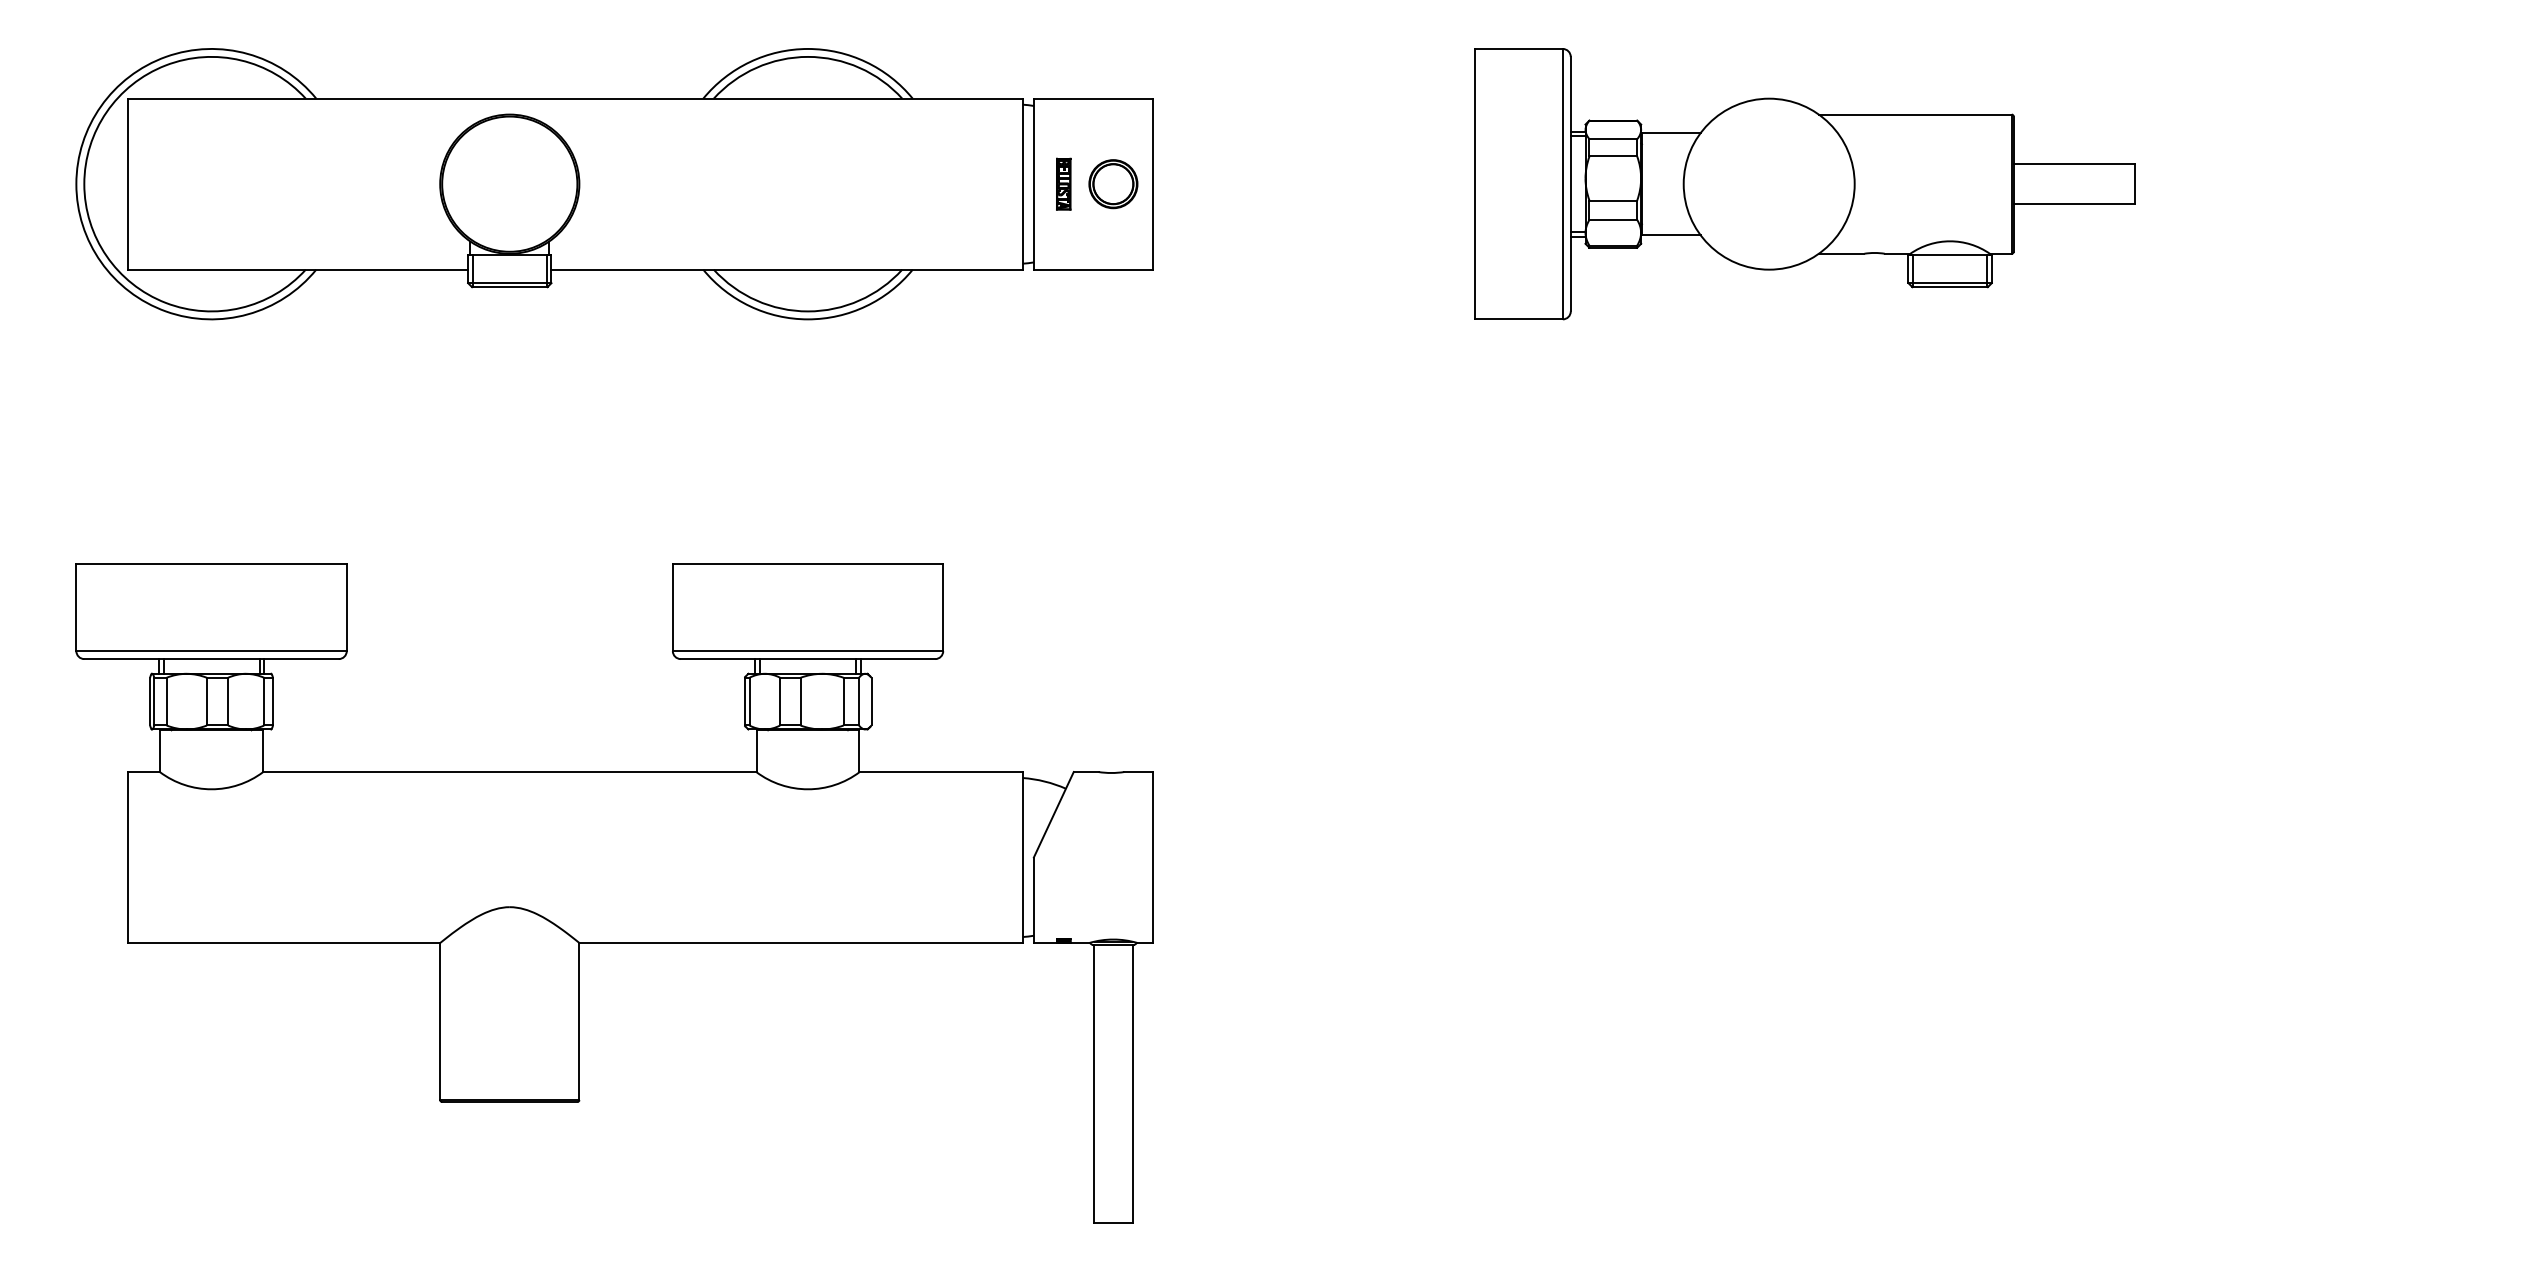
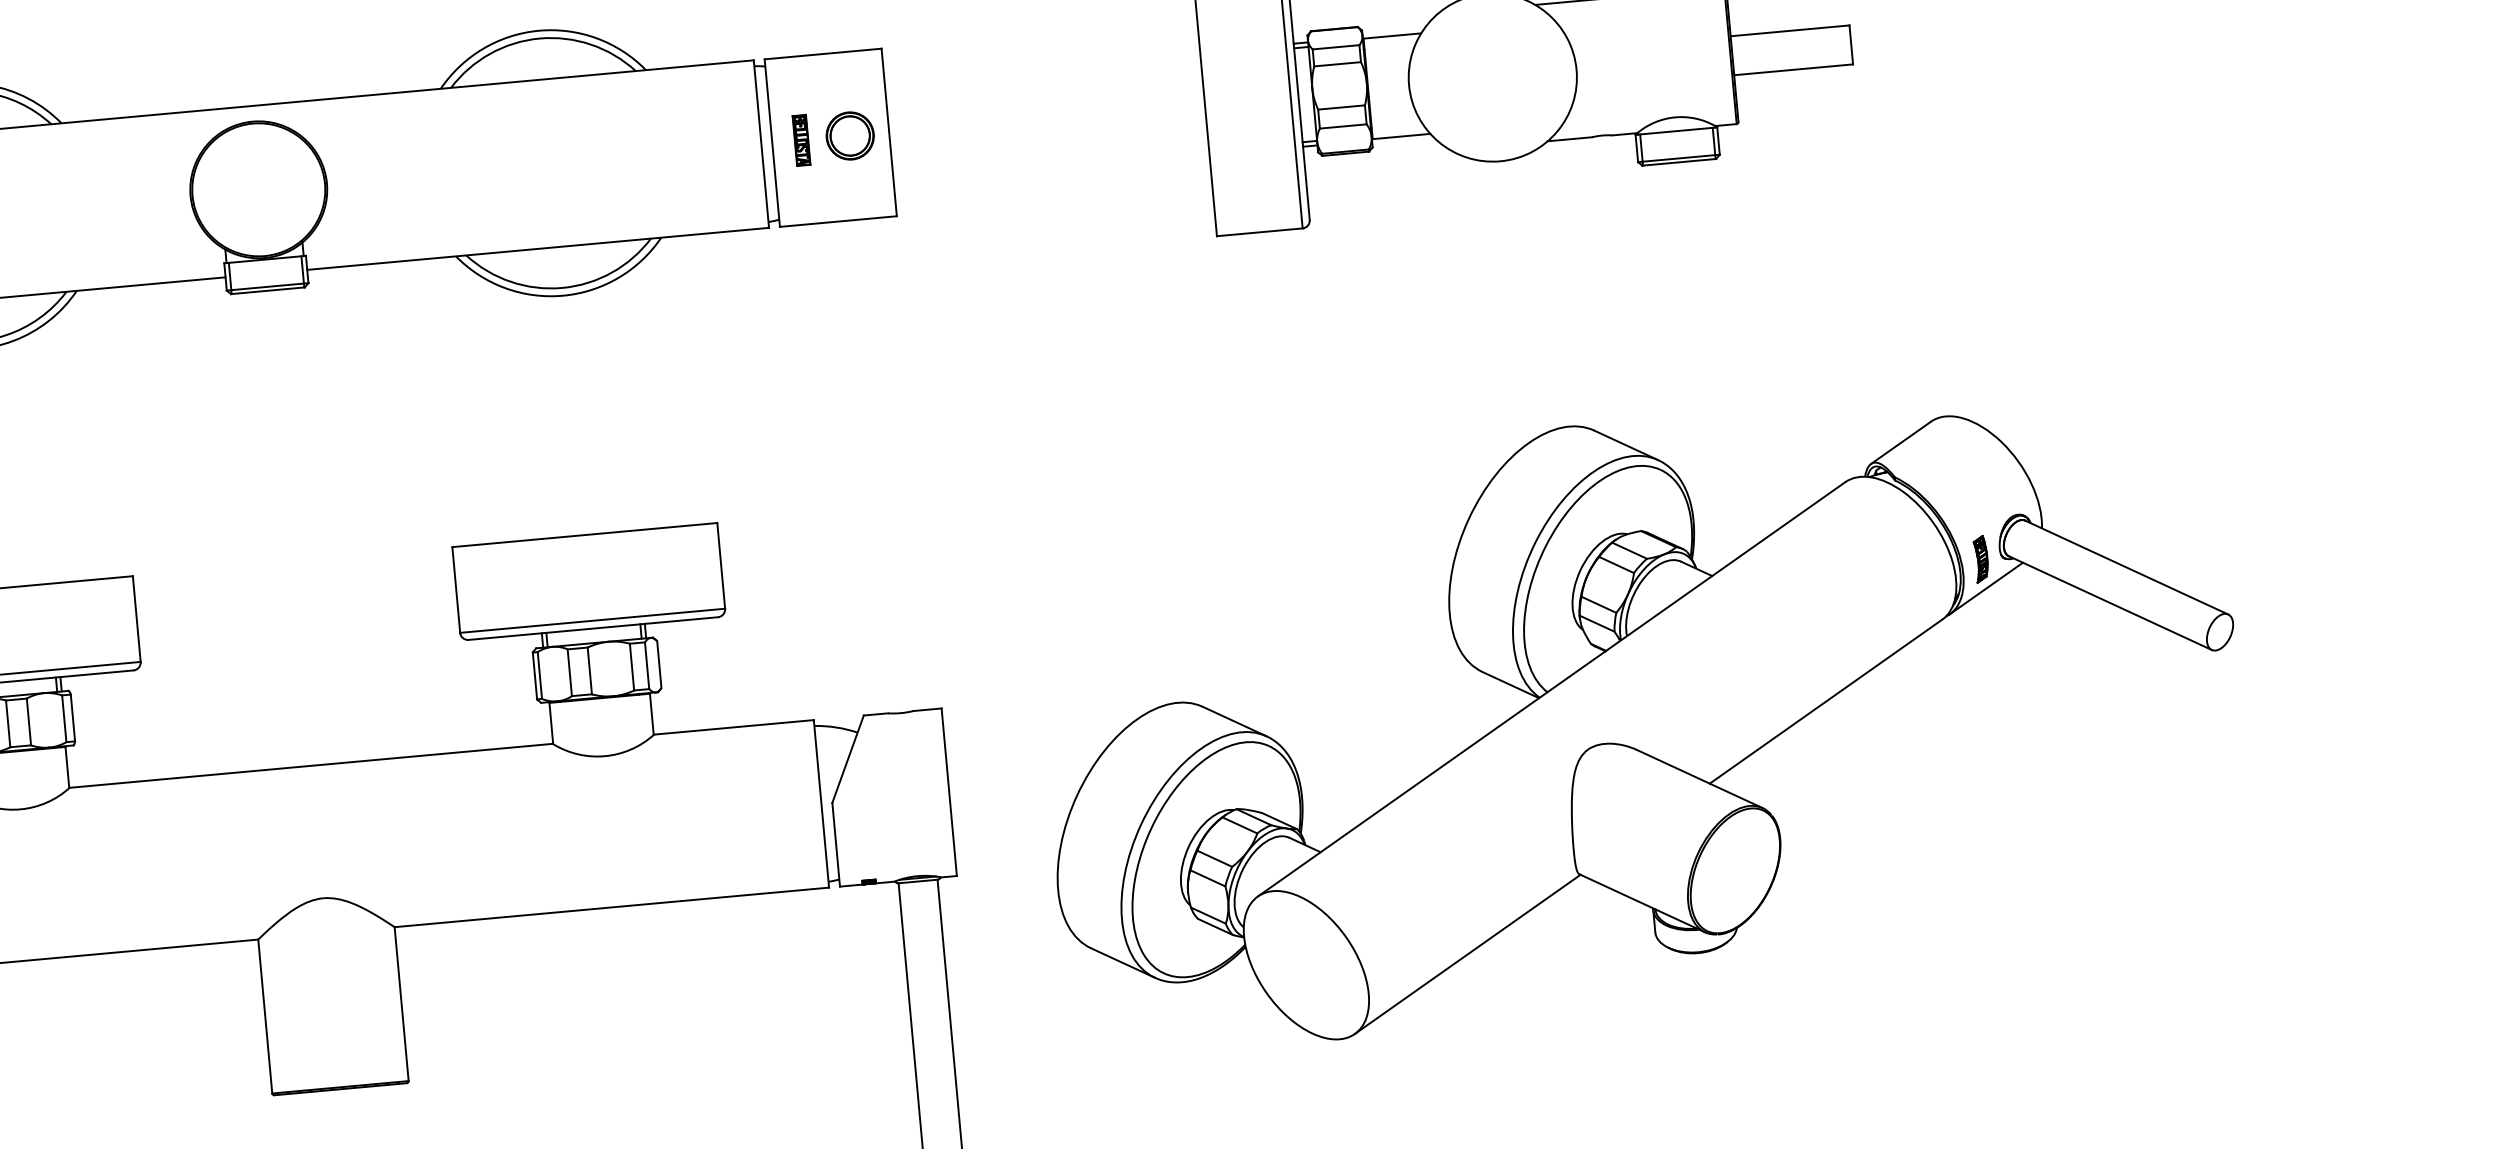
part: (1861, 843) -> (1642, 715), added

